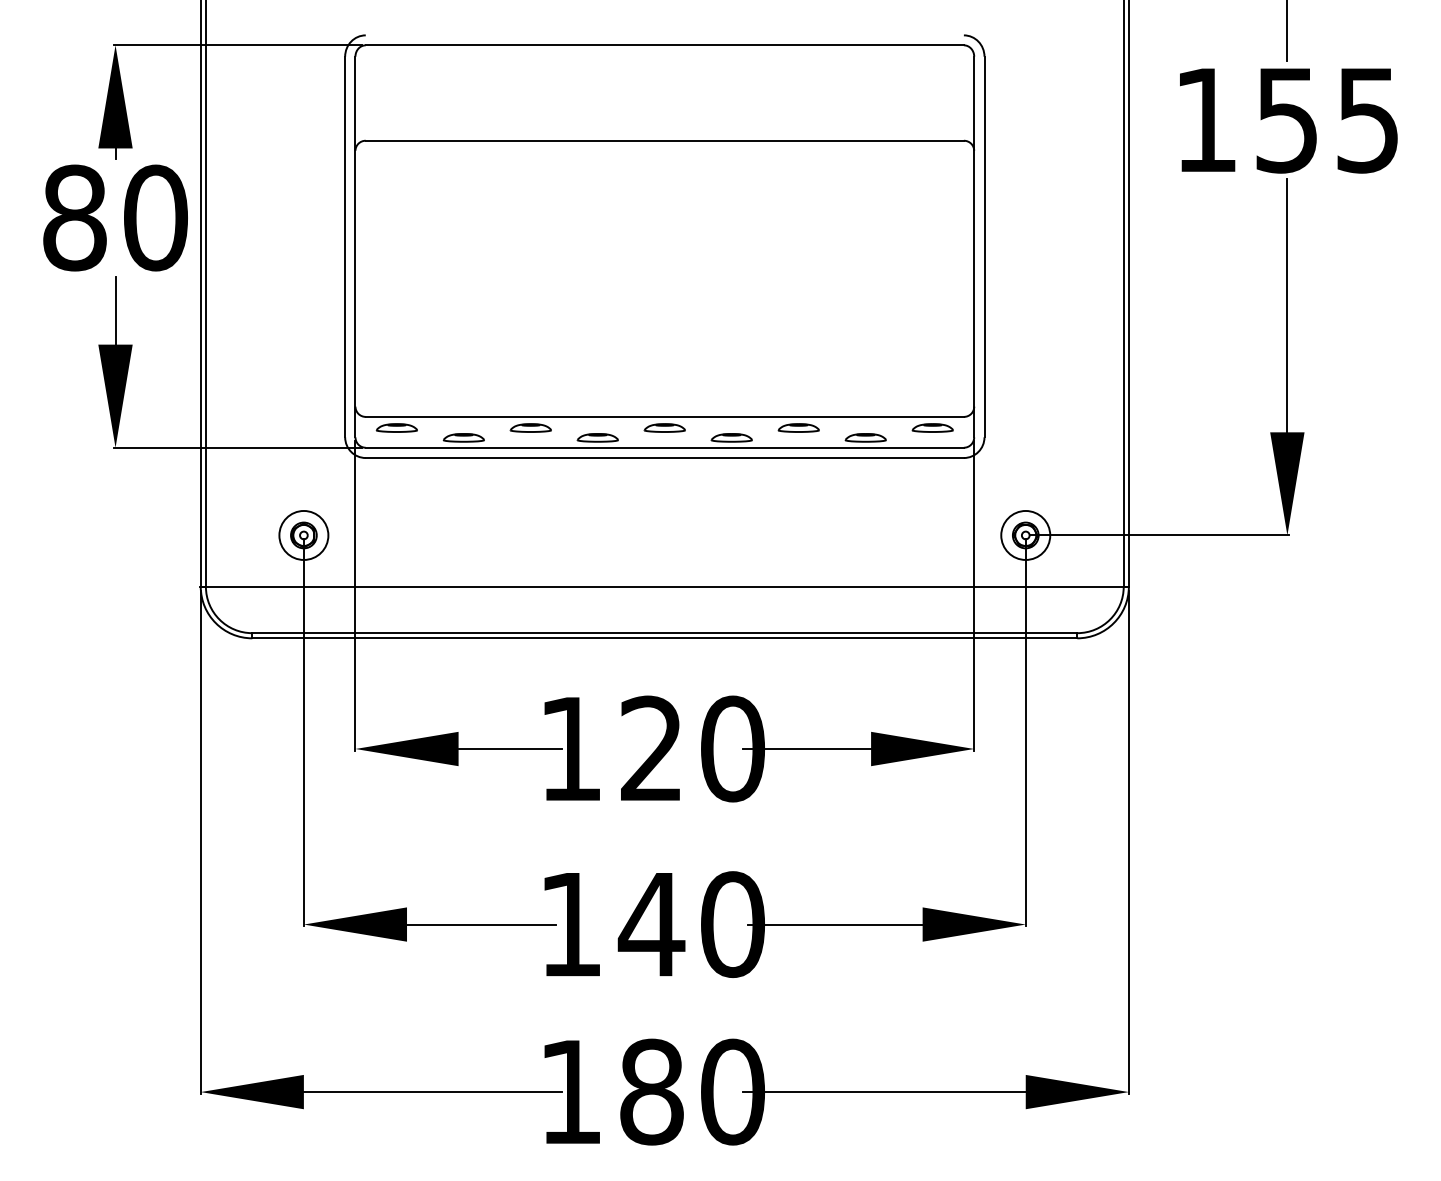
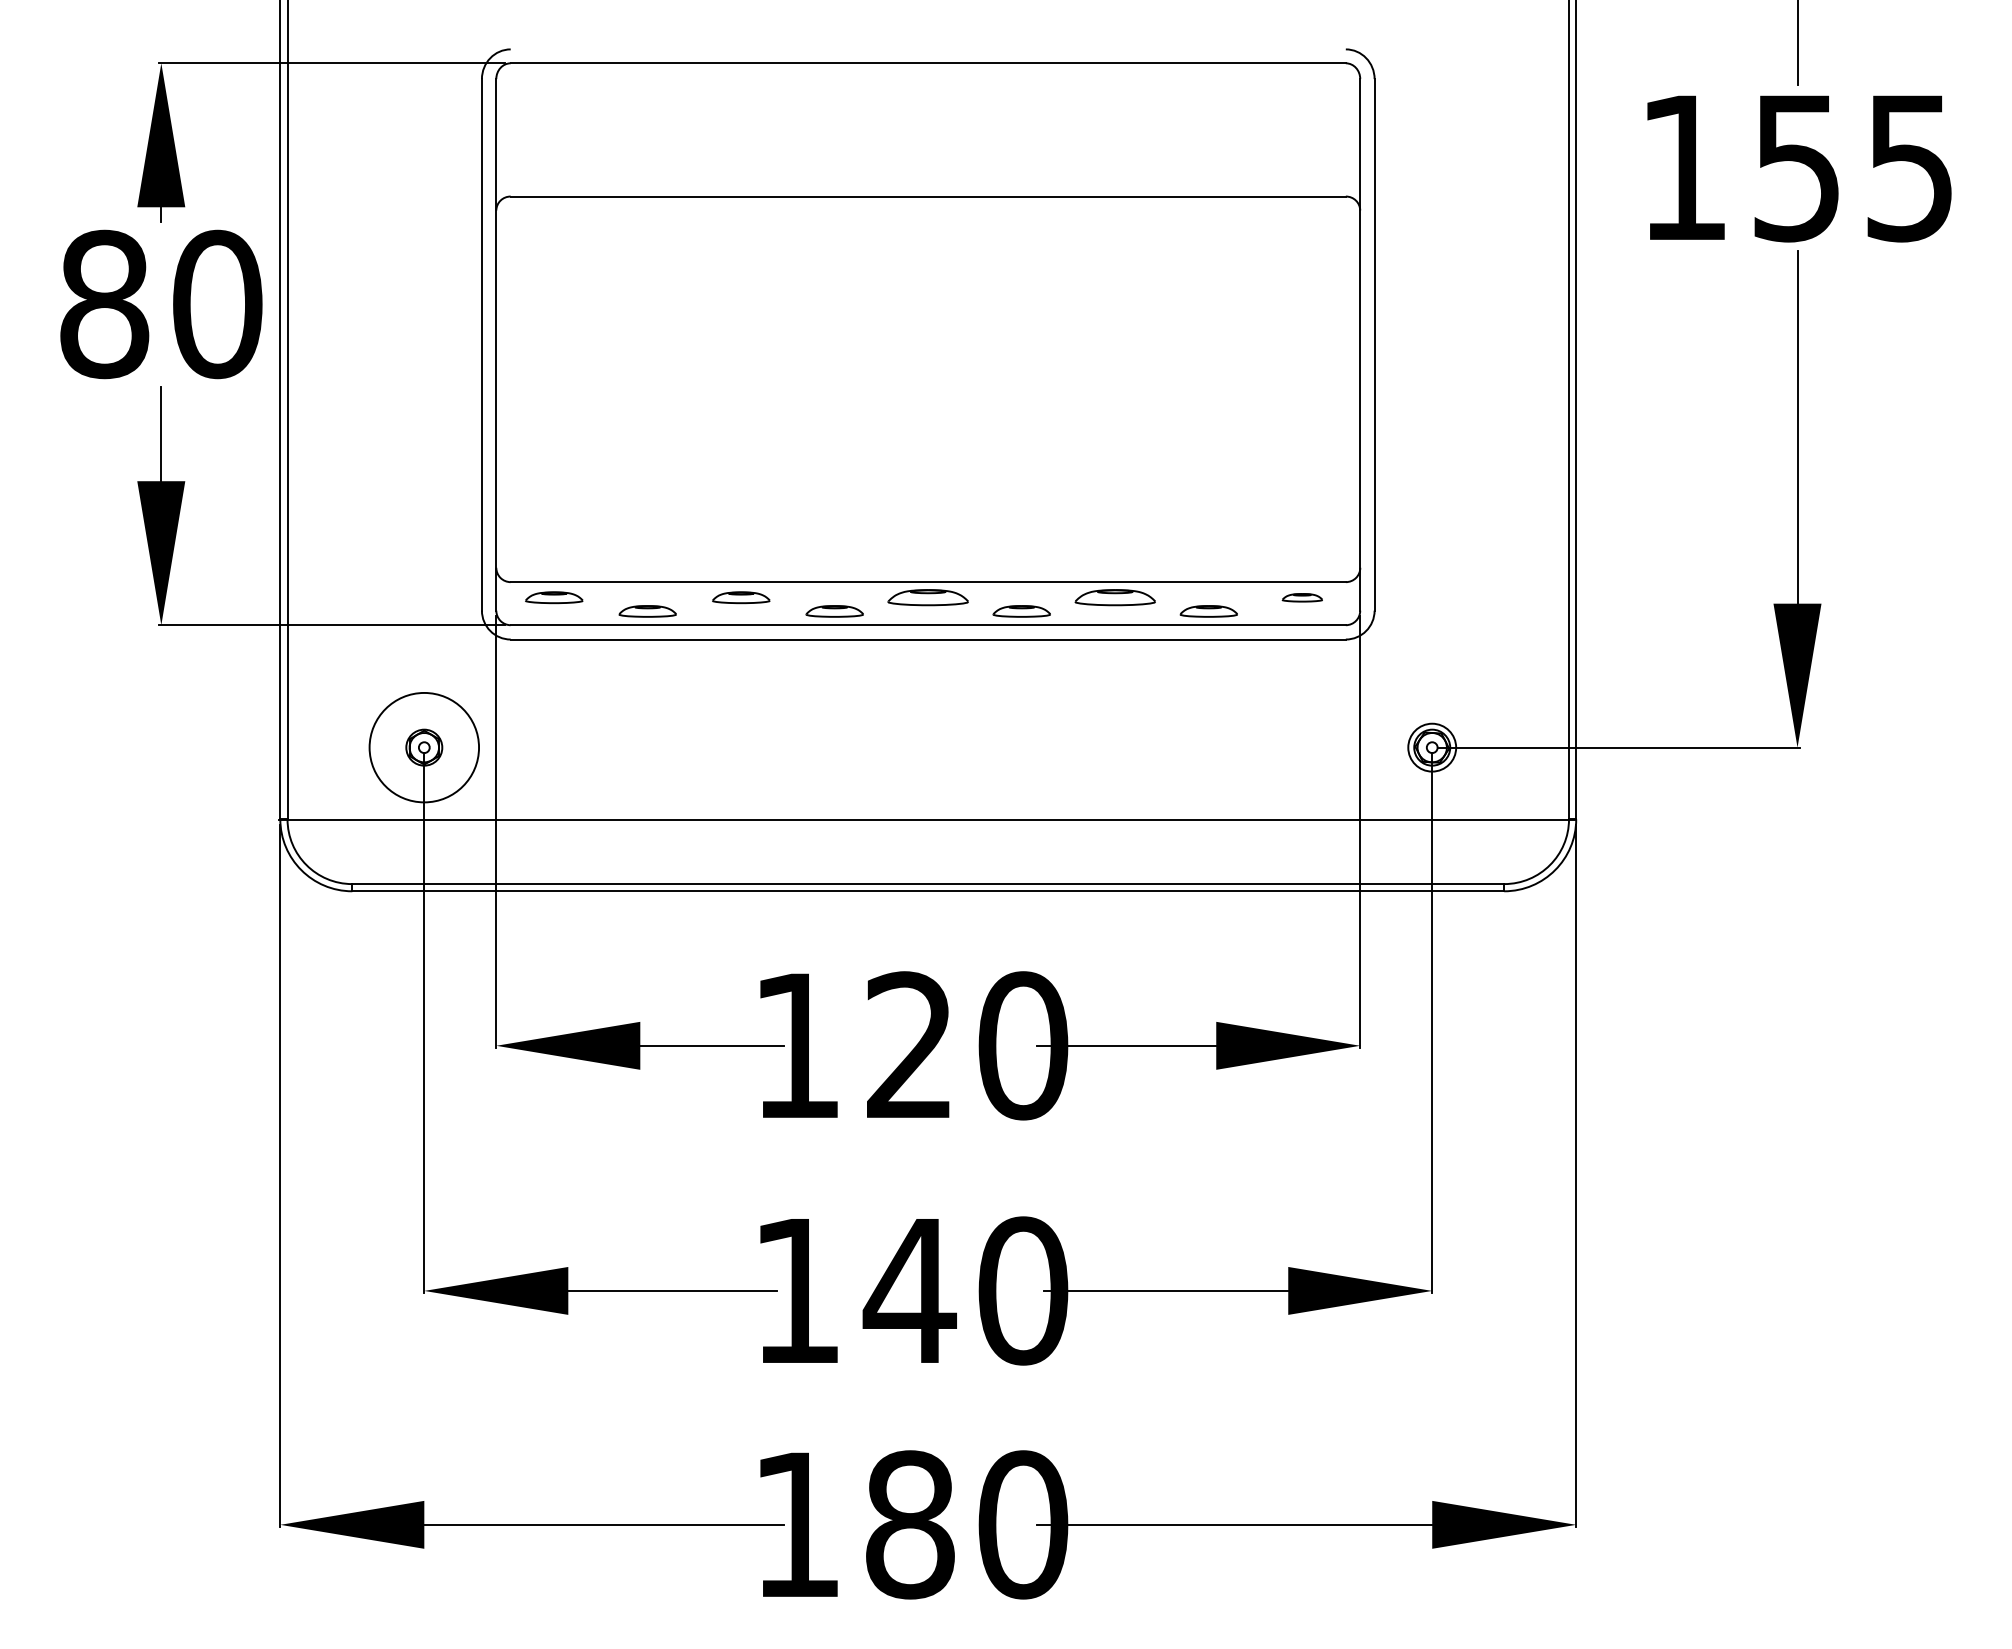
part: (664, 427) -> (928, 597), size x1.4
part: (798, 427) -> (1115, 597), size x1.4
part: (932, 427) -> (1302, 597), size x0.7
circle: (304, 535) -> (424, 747), size x1.6
circle: (1025, 535) -> (1432, 747), size x0.7

